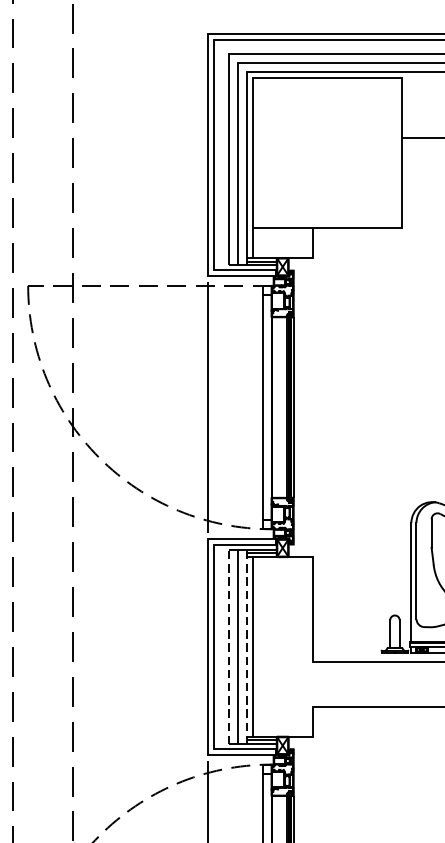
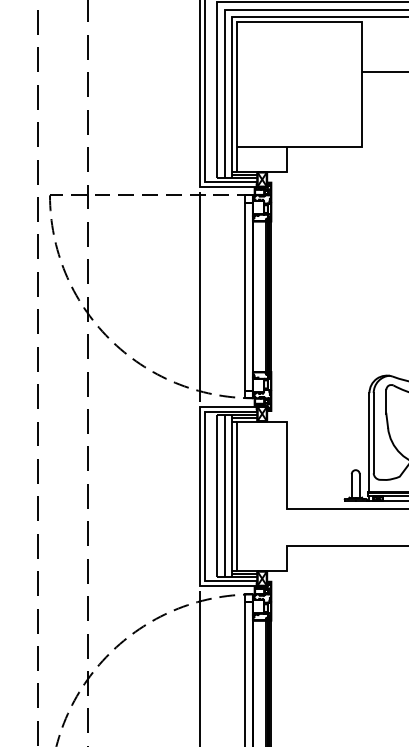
line: (229, 645) -> (217, 495), dashed -> solid
line: (247, 645) -> (232, 495), dashed -> solid

